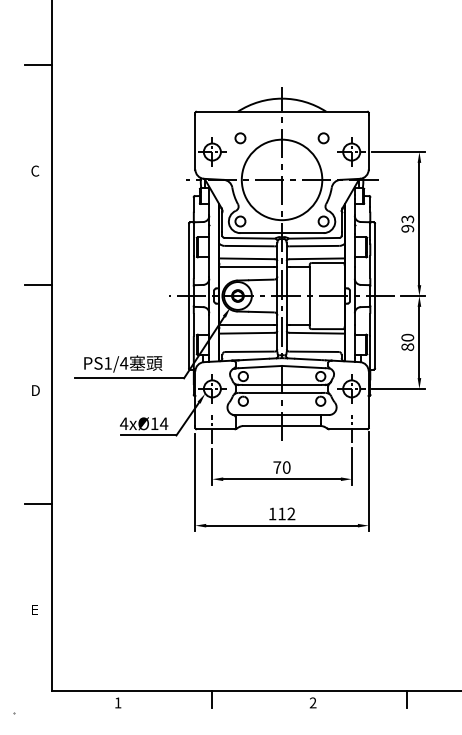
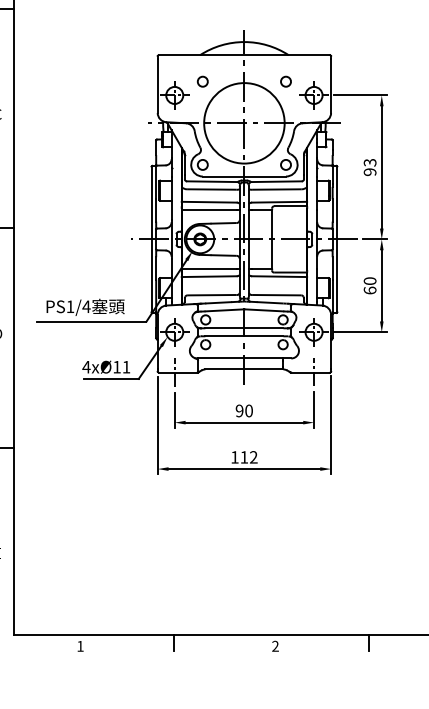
text: (407, 346) -> (369, 289), 80 -> 60
text: (163, 423) -> (125, 366), 4xØ14 -> 4xØ11
text: (277, 467) -> (239, 410), 70 -> 90

